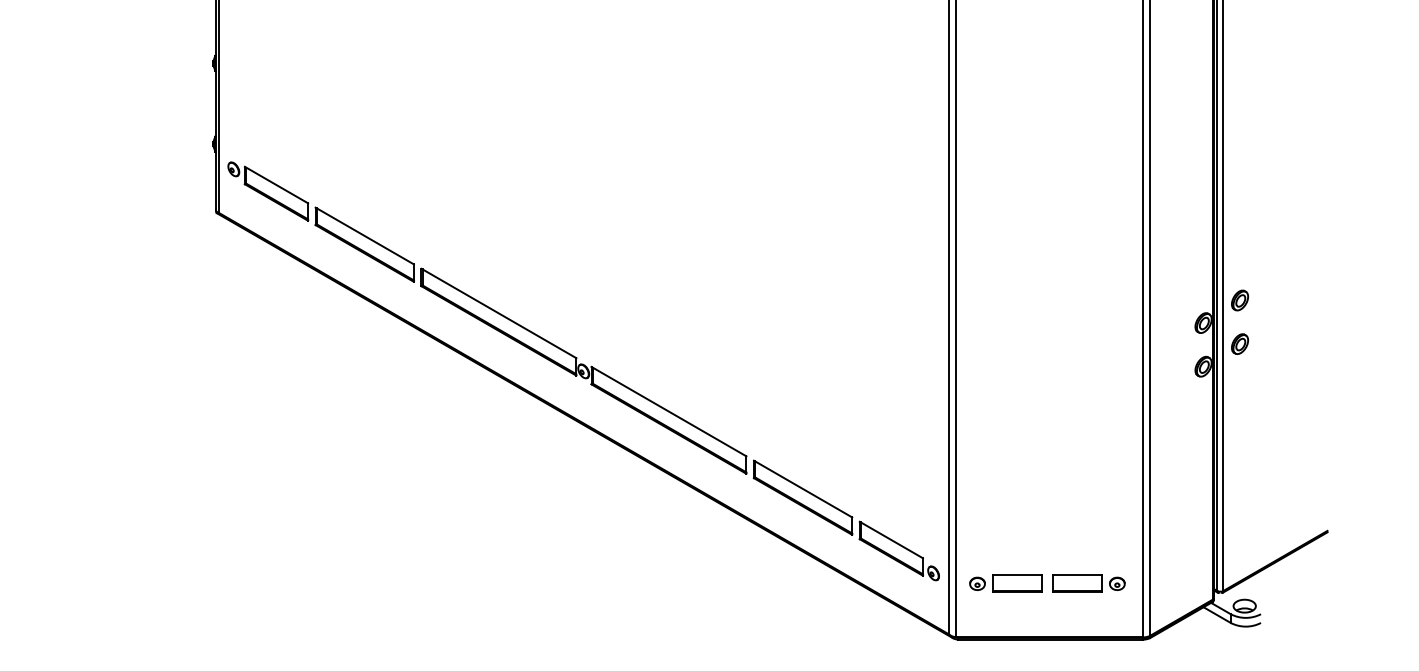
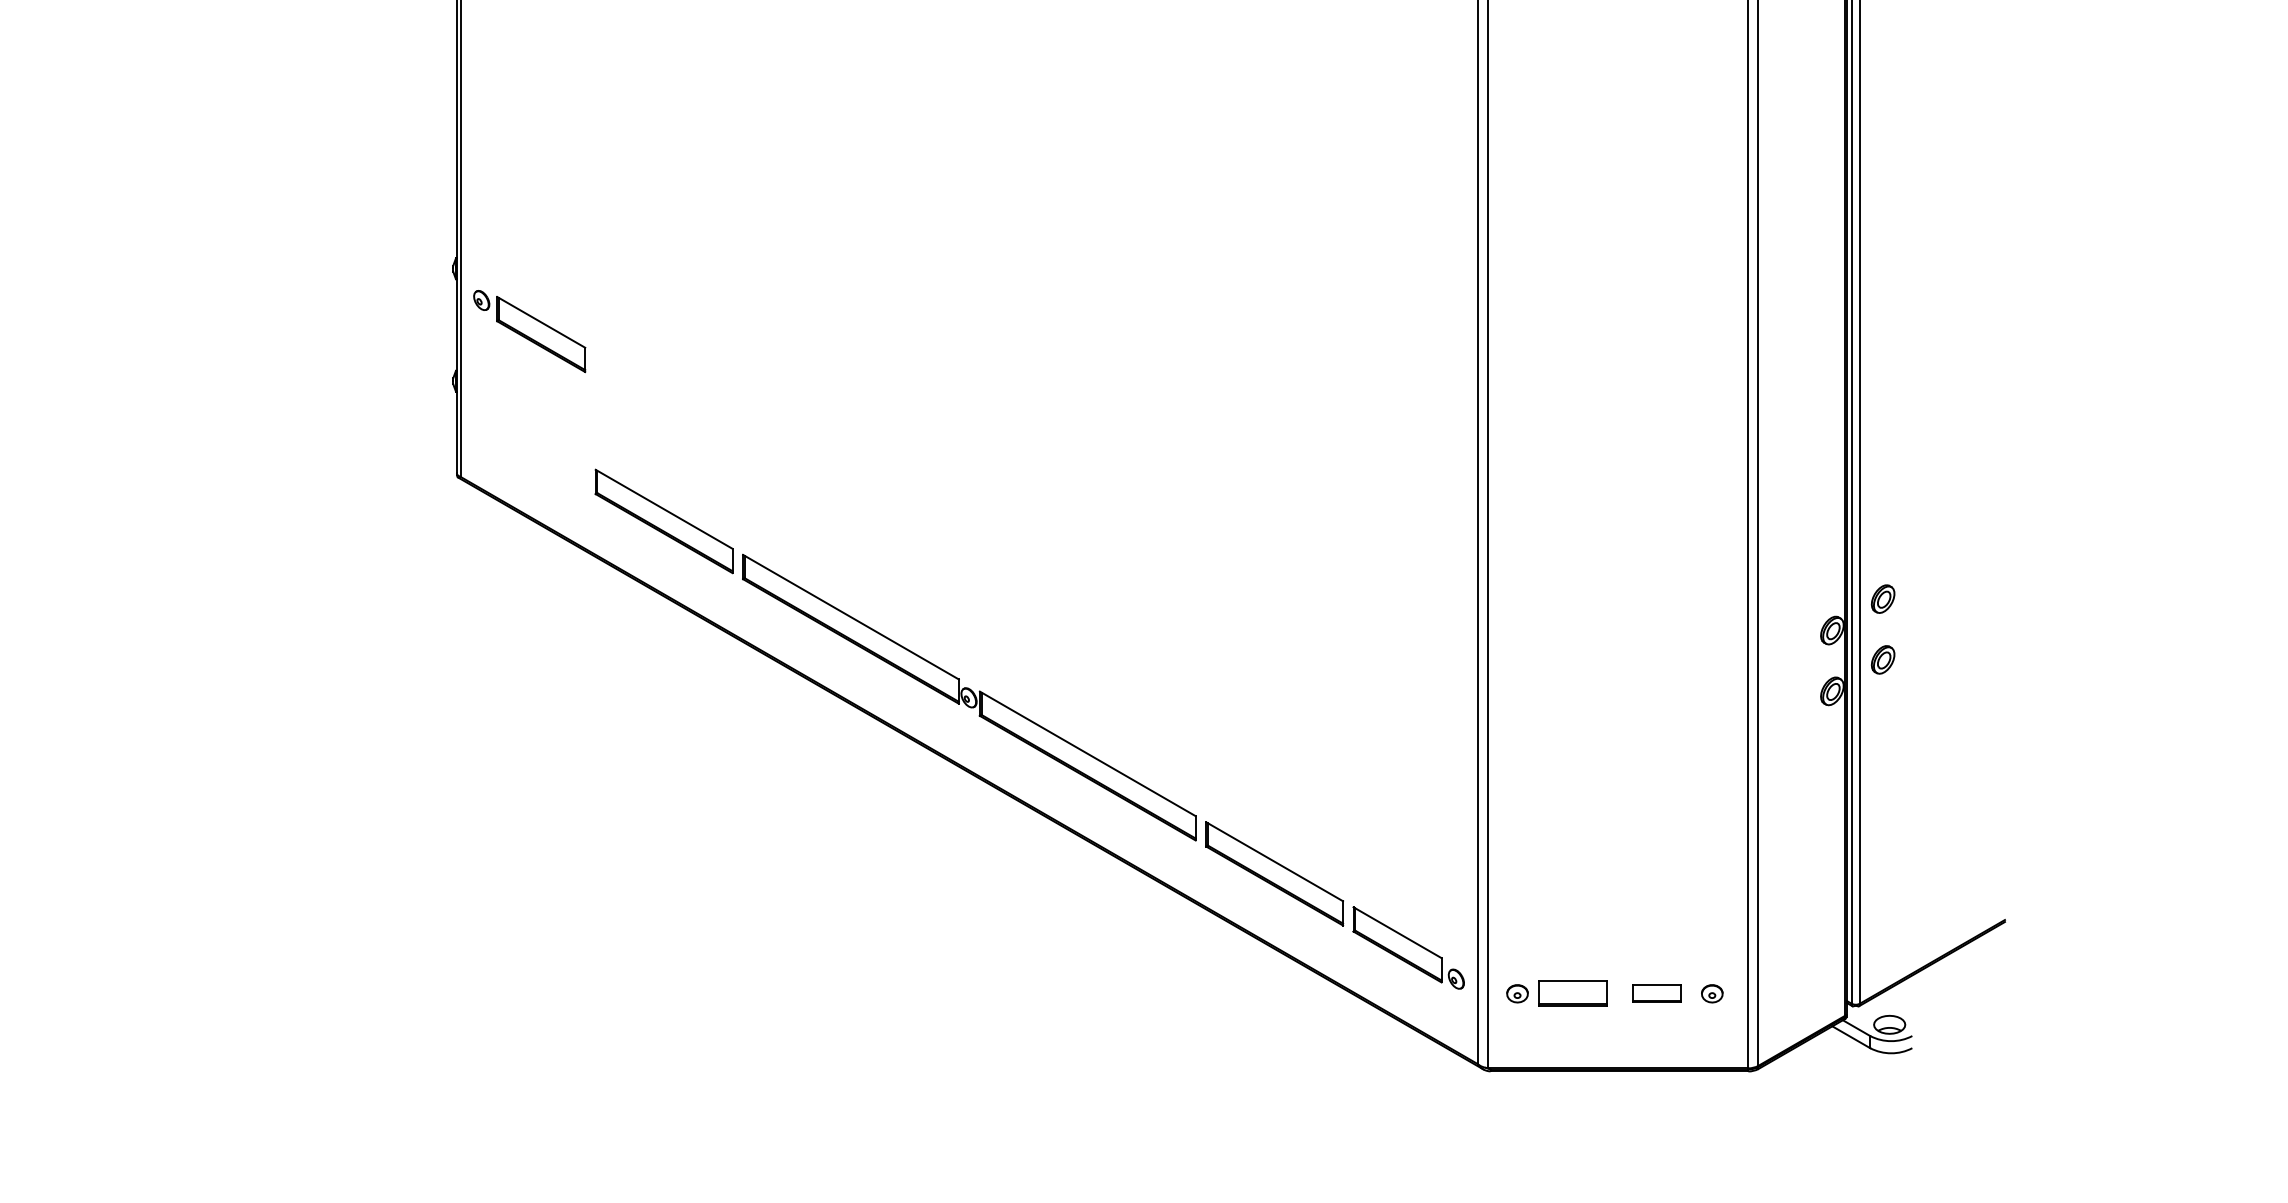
part: (268, 191) -> (529, 331), moved
part: (1077, 583) -> (1656, 993), size x0.7

